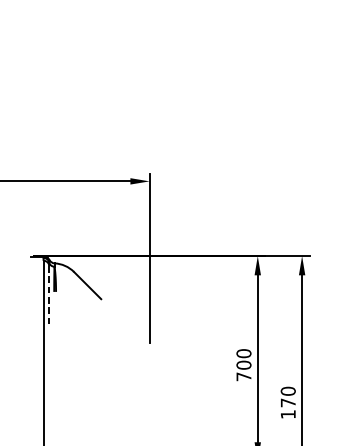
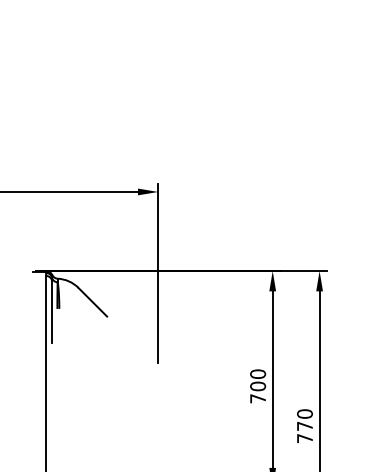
line: (49, 295) -> (52, 312), dashed -> solid
text: (287, 414) -> (304, 438), 170 -> 770

